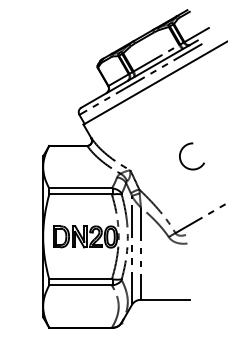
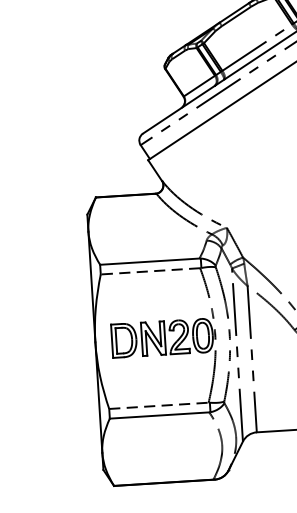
line: (80, 194) -> (150, 271), solid -> dashed
line: (81, 279) -> (160, 406), solid -> dashed

